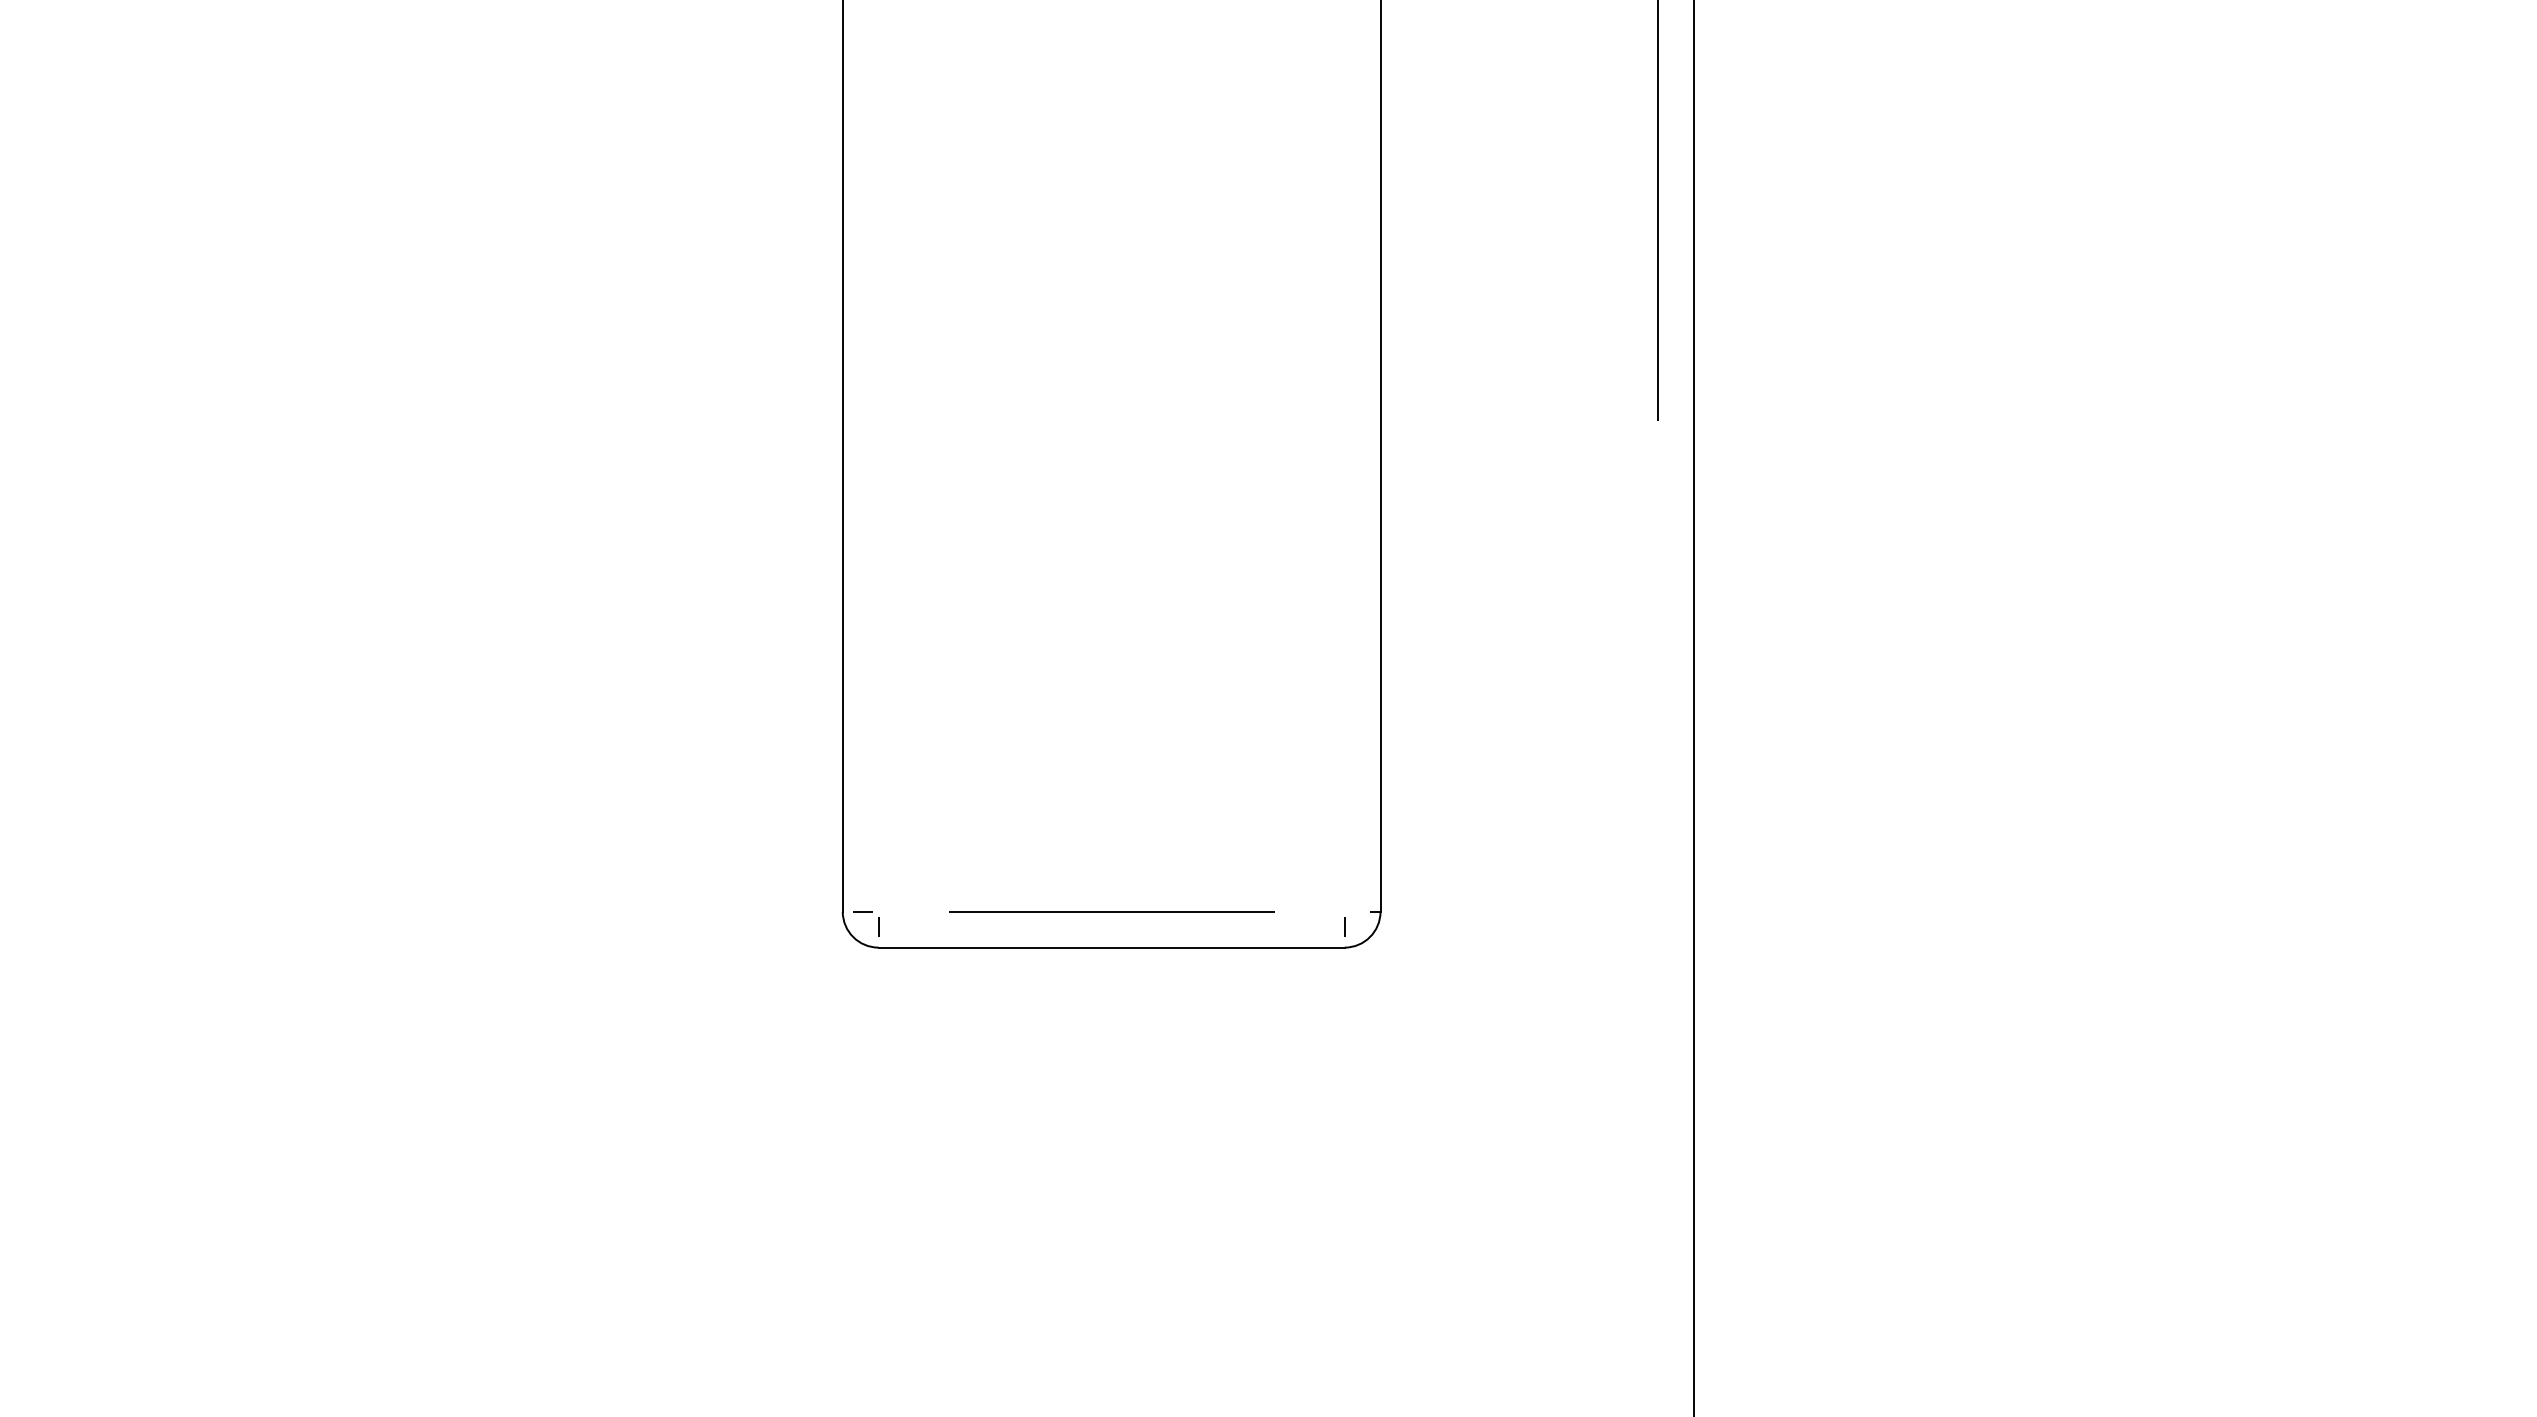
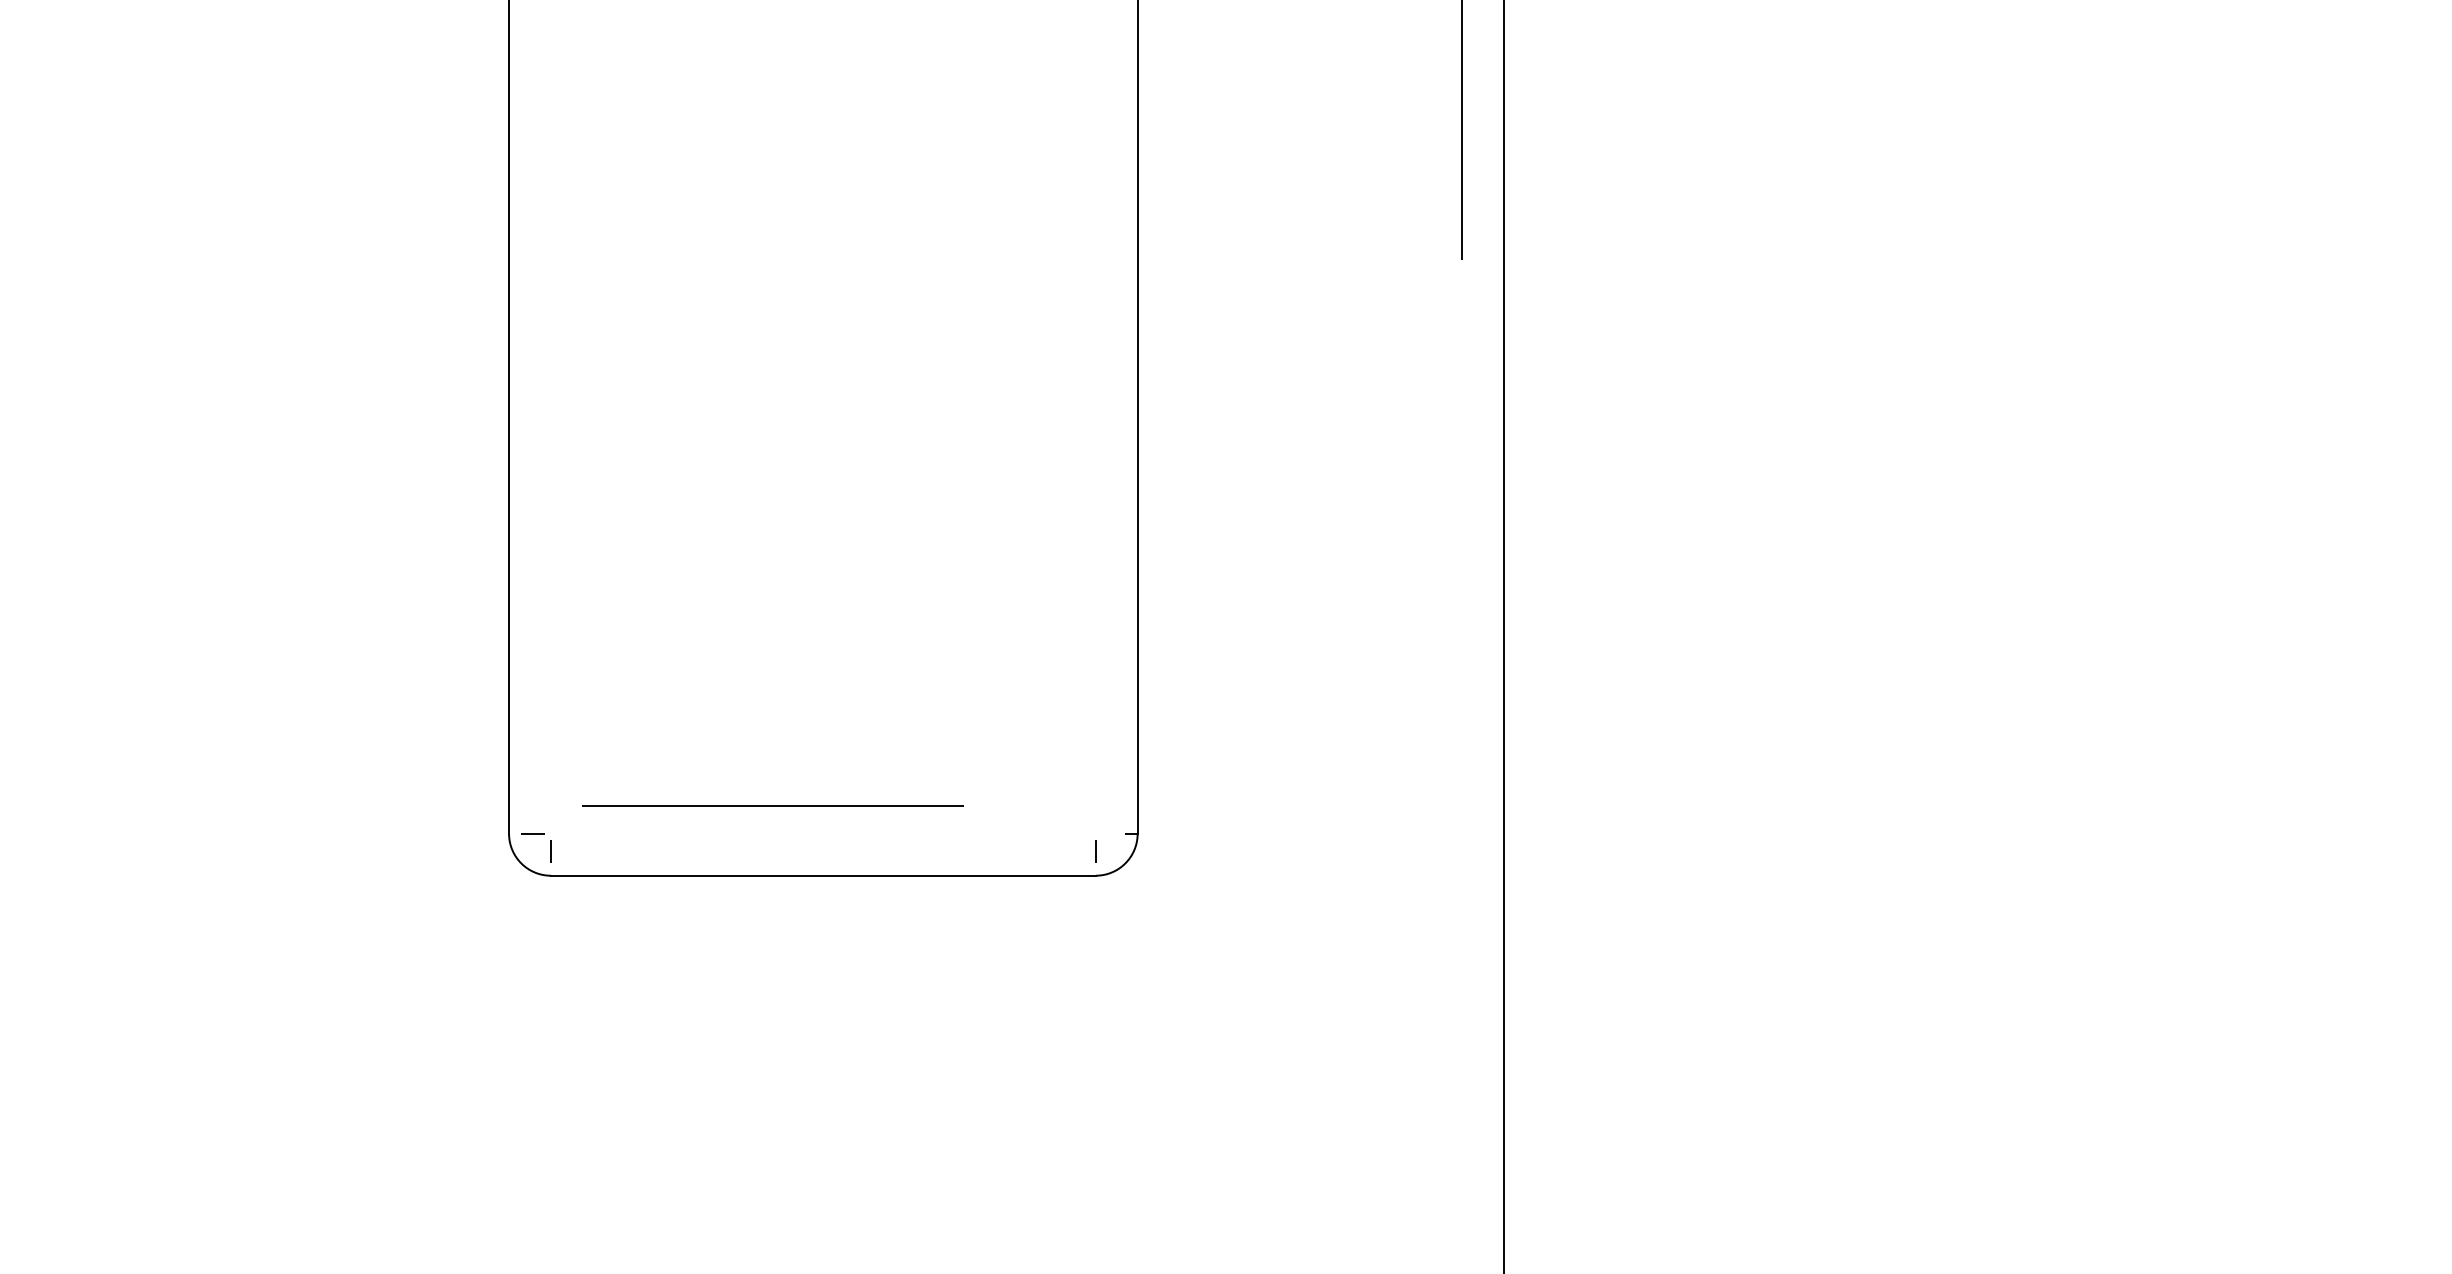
line: (1111, 911) -> (772, 805), moved

